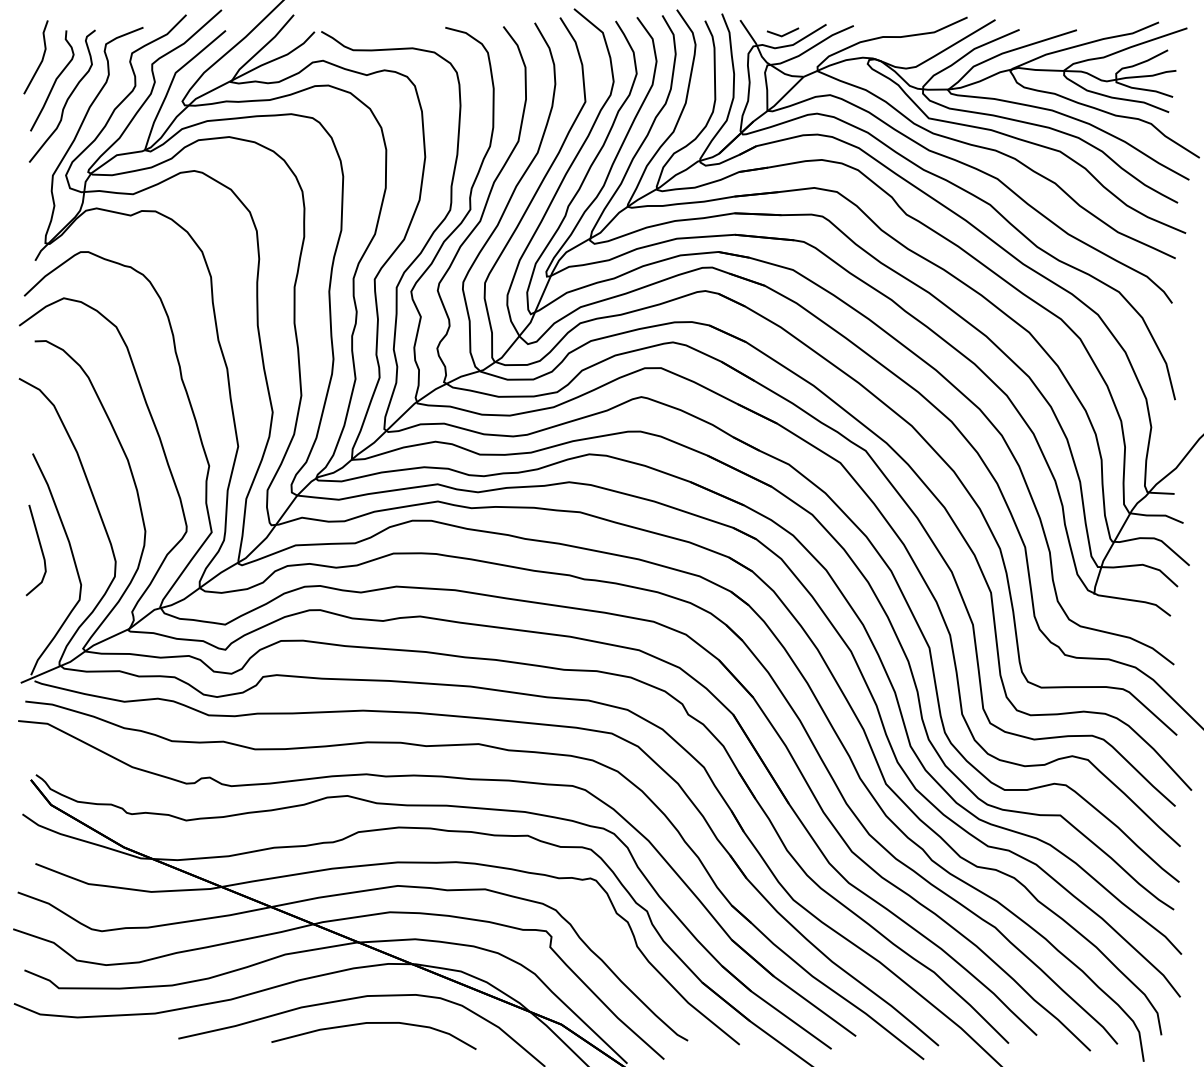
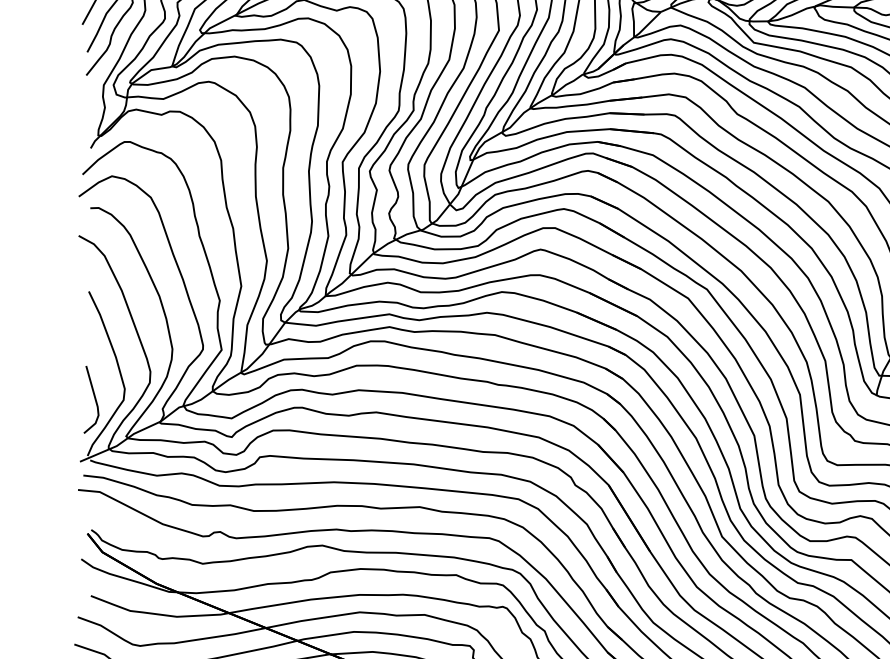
line: (40, 549) -> (94, 399), moved

